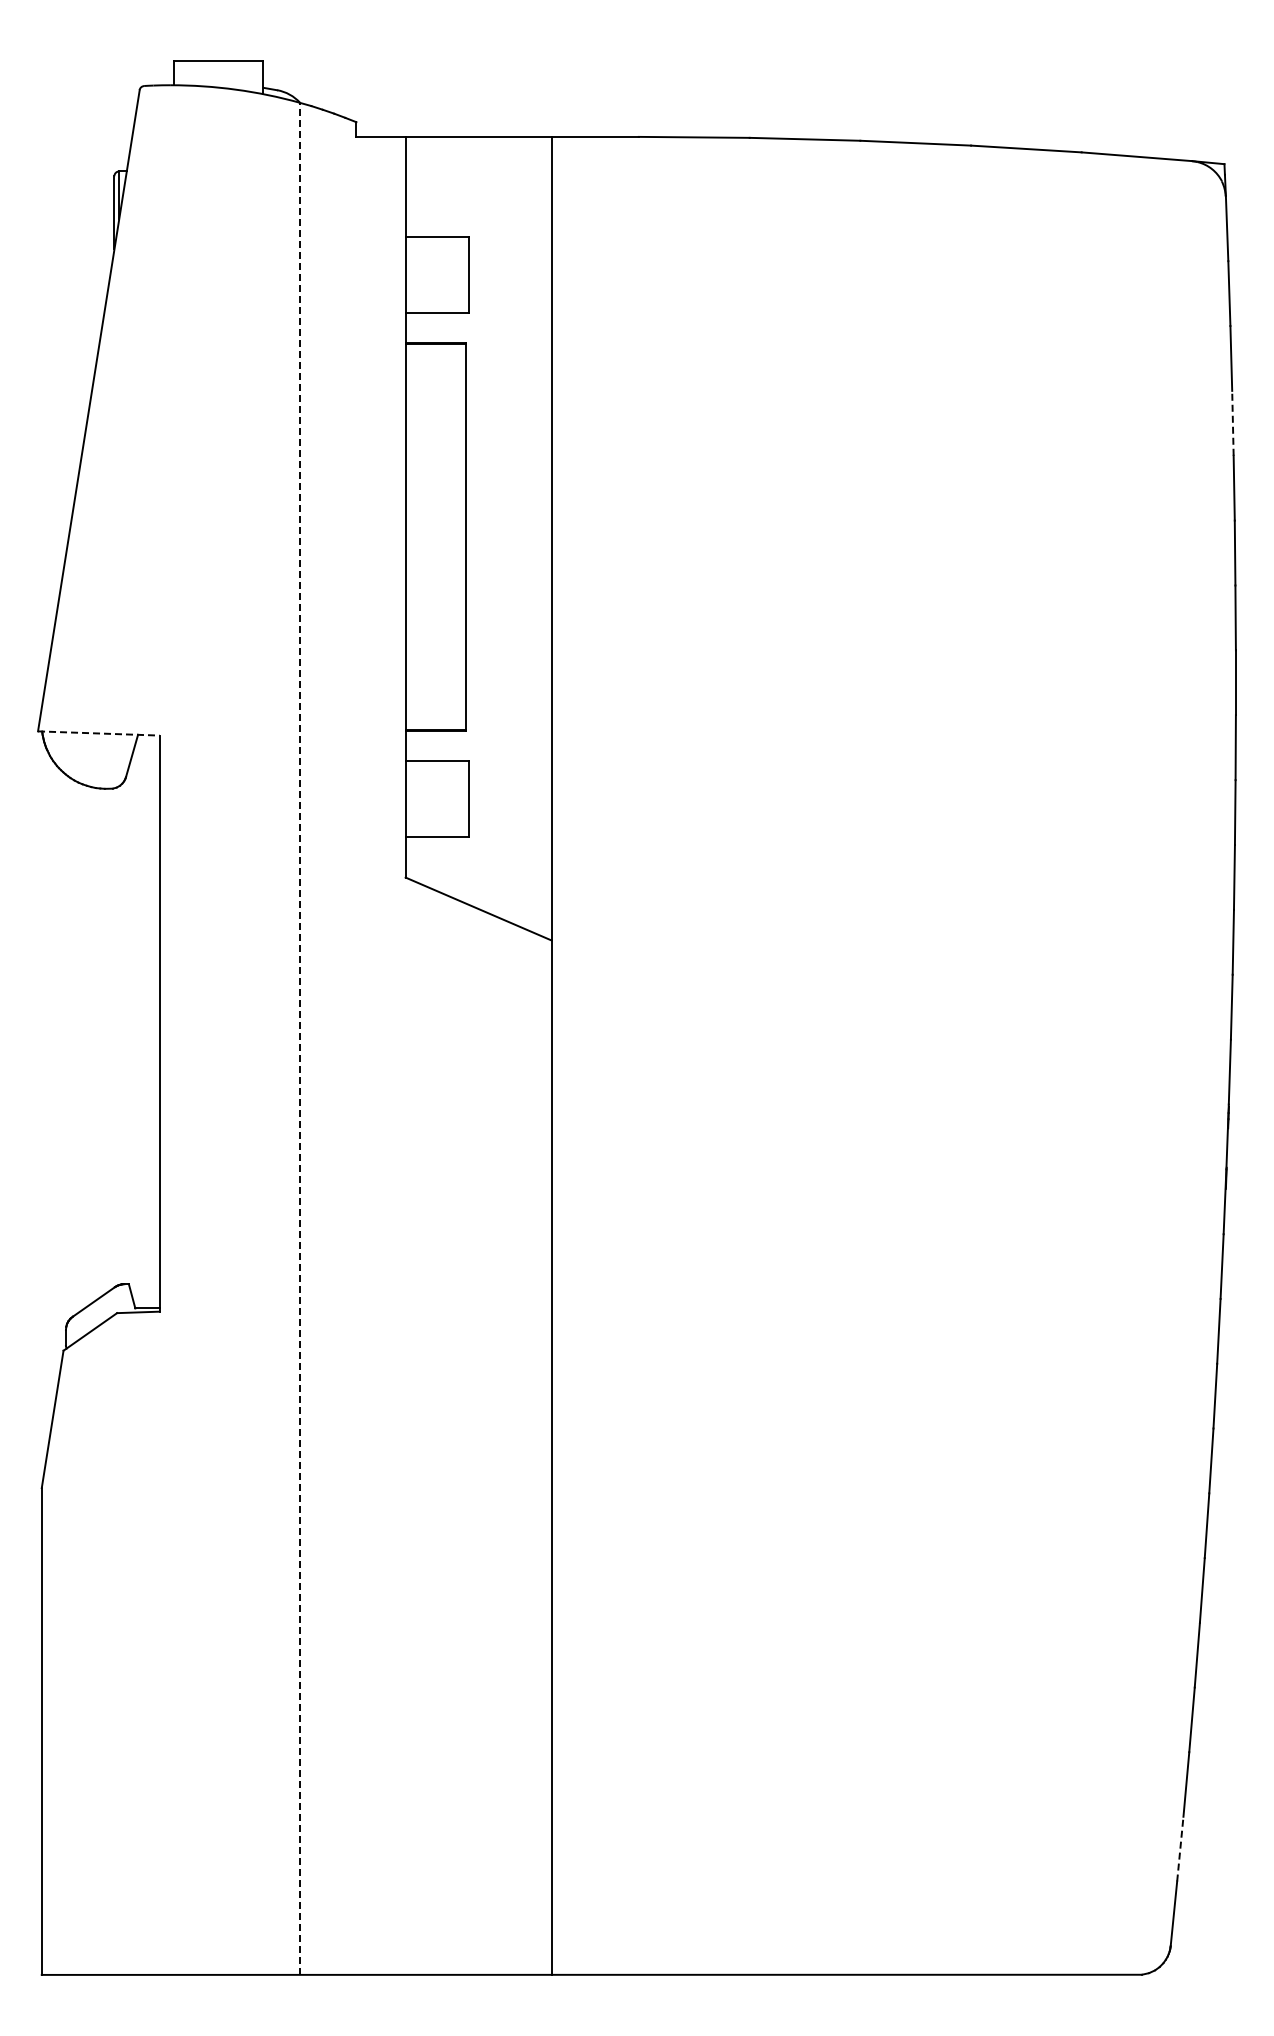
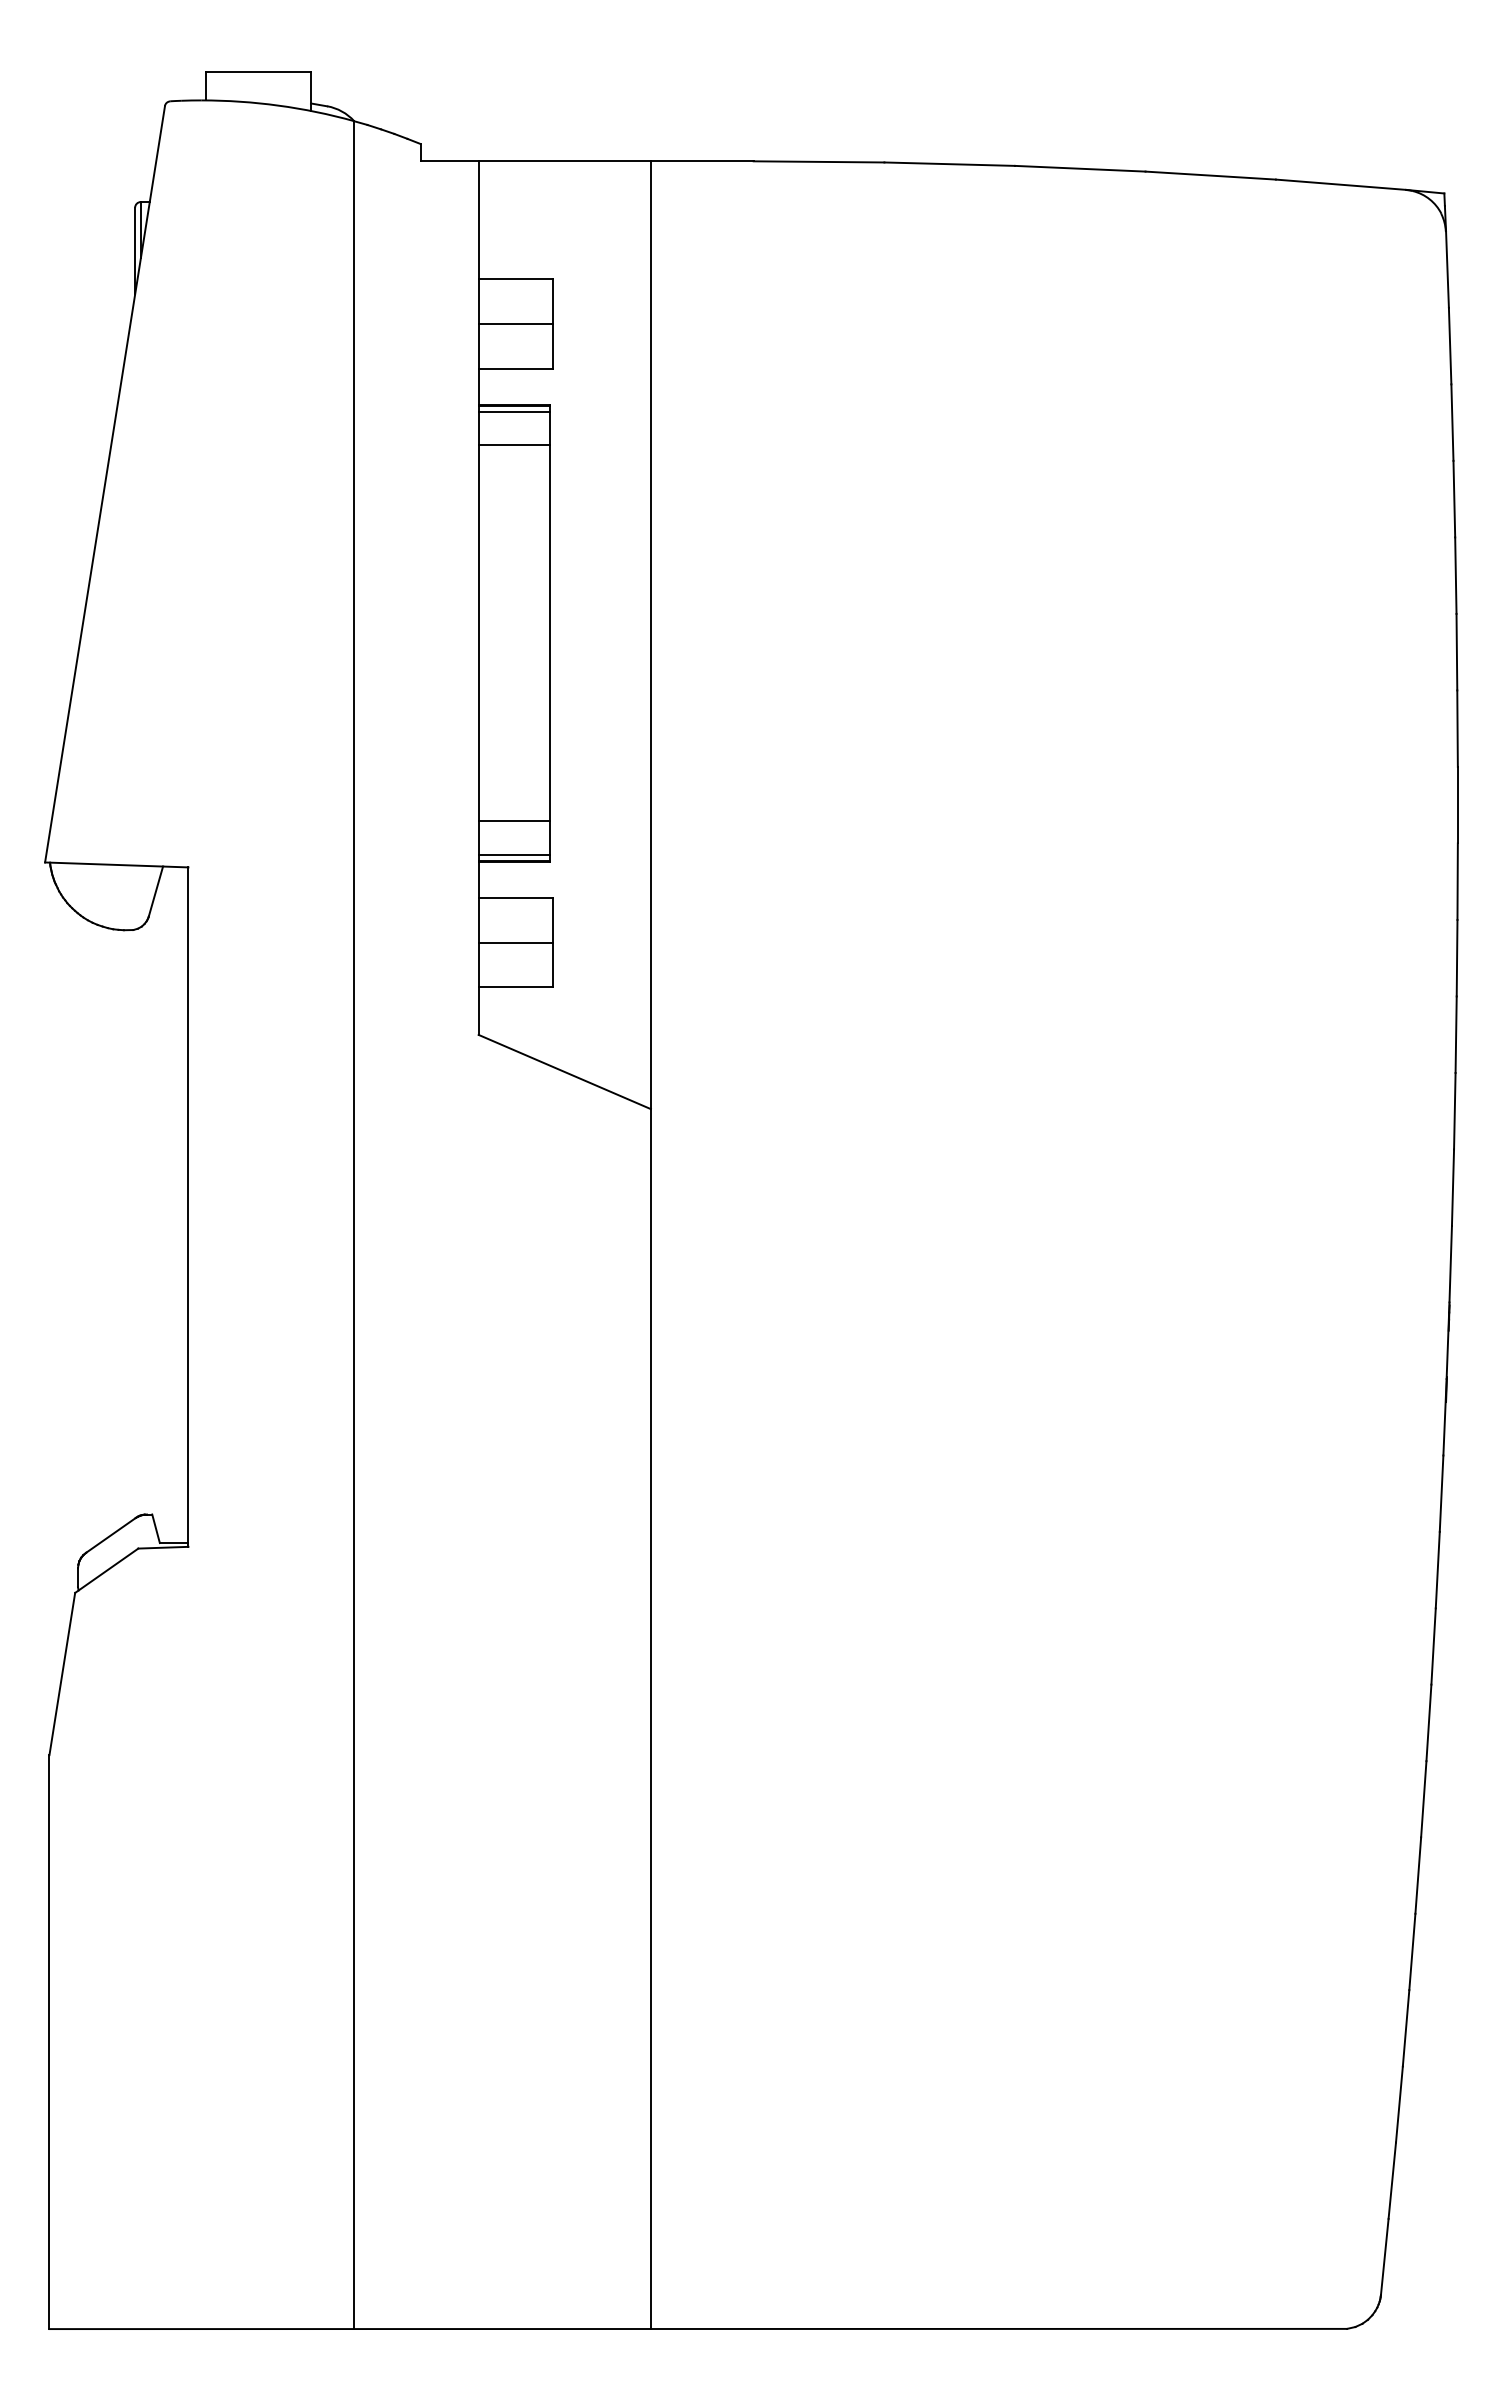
line: (436, 274) -> (515, 323), added
line: (435, 349) -> (513, 412), added
line: (435, 377) -> (513, 445), added
line: (1232, 422) -> (1453, 498), dashed -> solid
line: (435, 696) -> (513, 821), added
line: (435, 724) -> (513, 854), added
line: (98, 733) -> (116, 864), dashed -> solid
line: (436, 799) -> (515, 942), added
line: (299, 1038) -> (353, 1224), dashed -> solid
line: (1180, 1849) -> (1392, 2181), dashed -> solid

